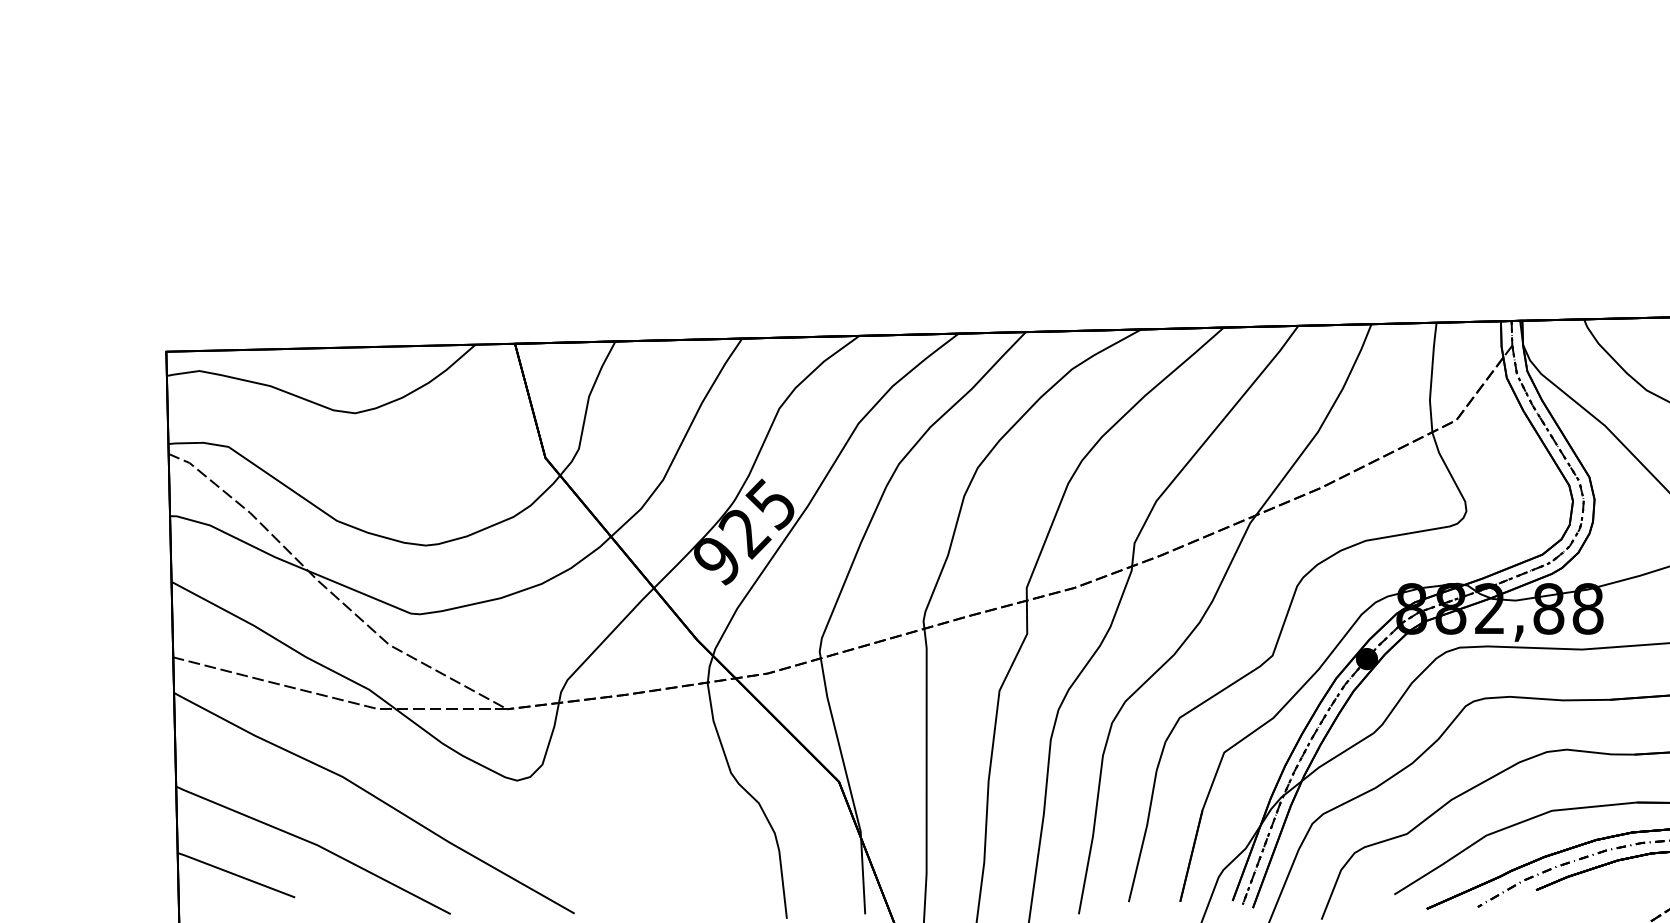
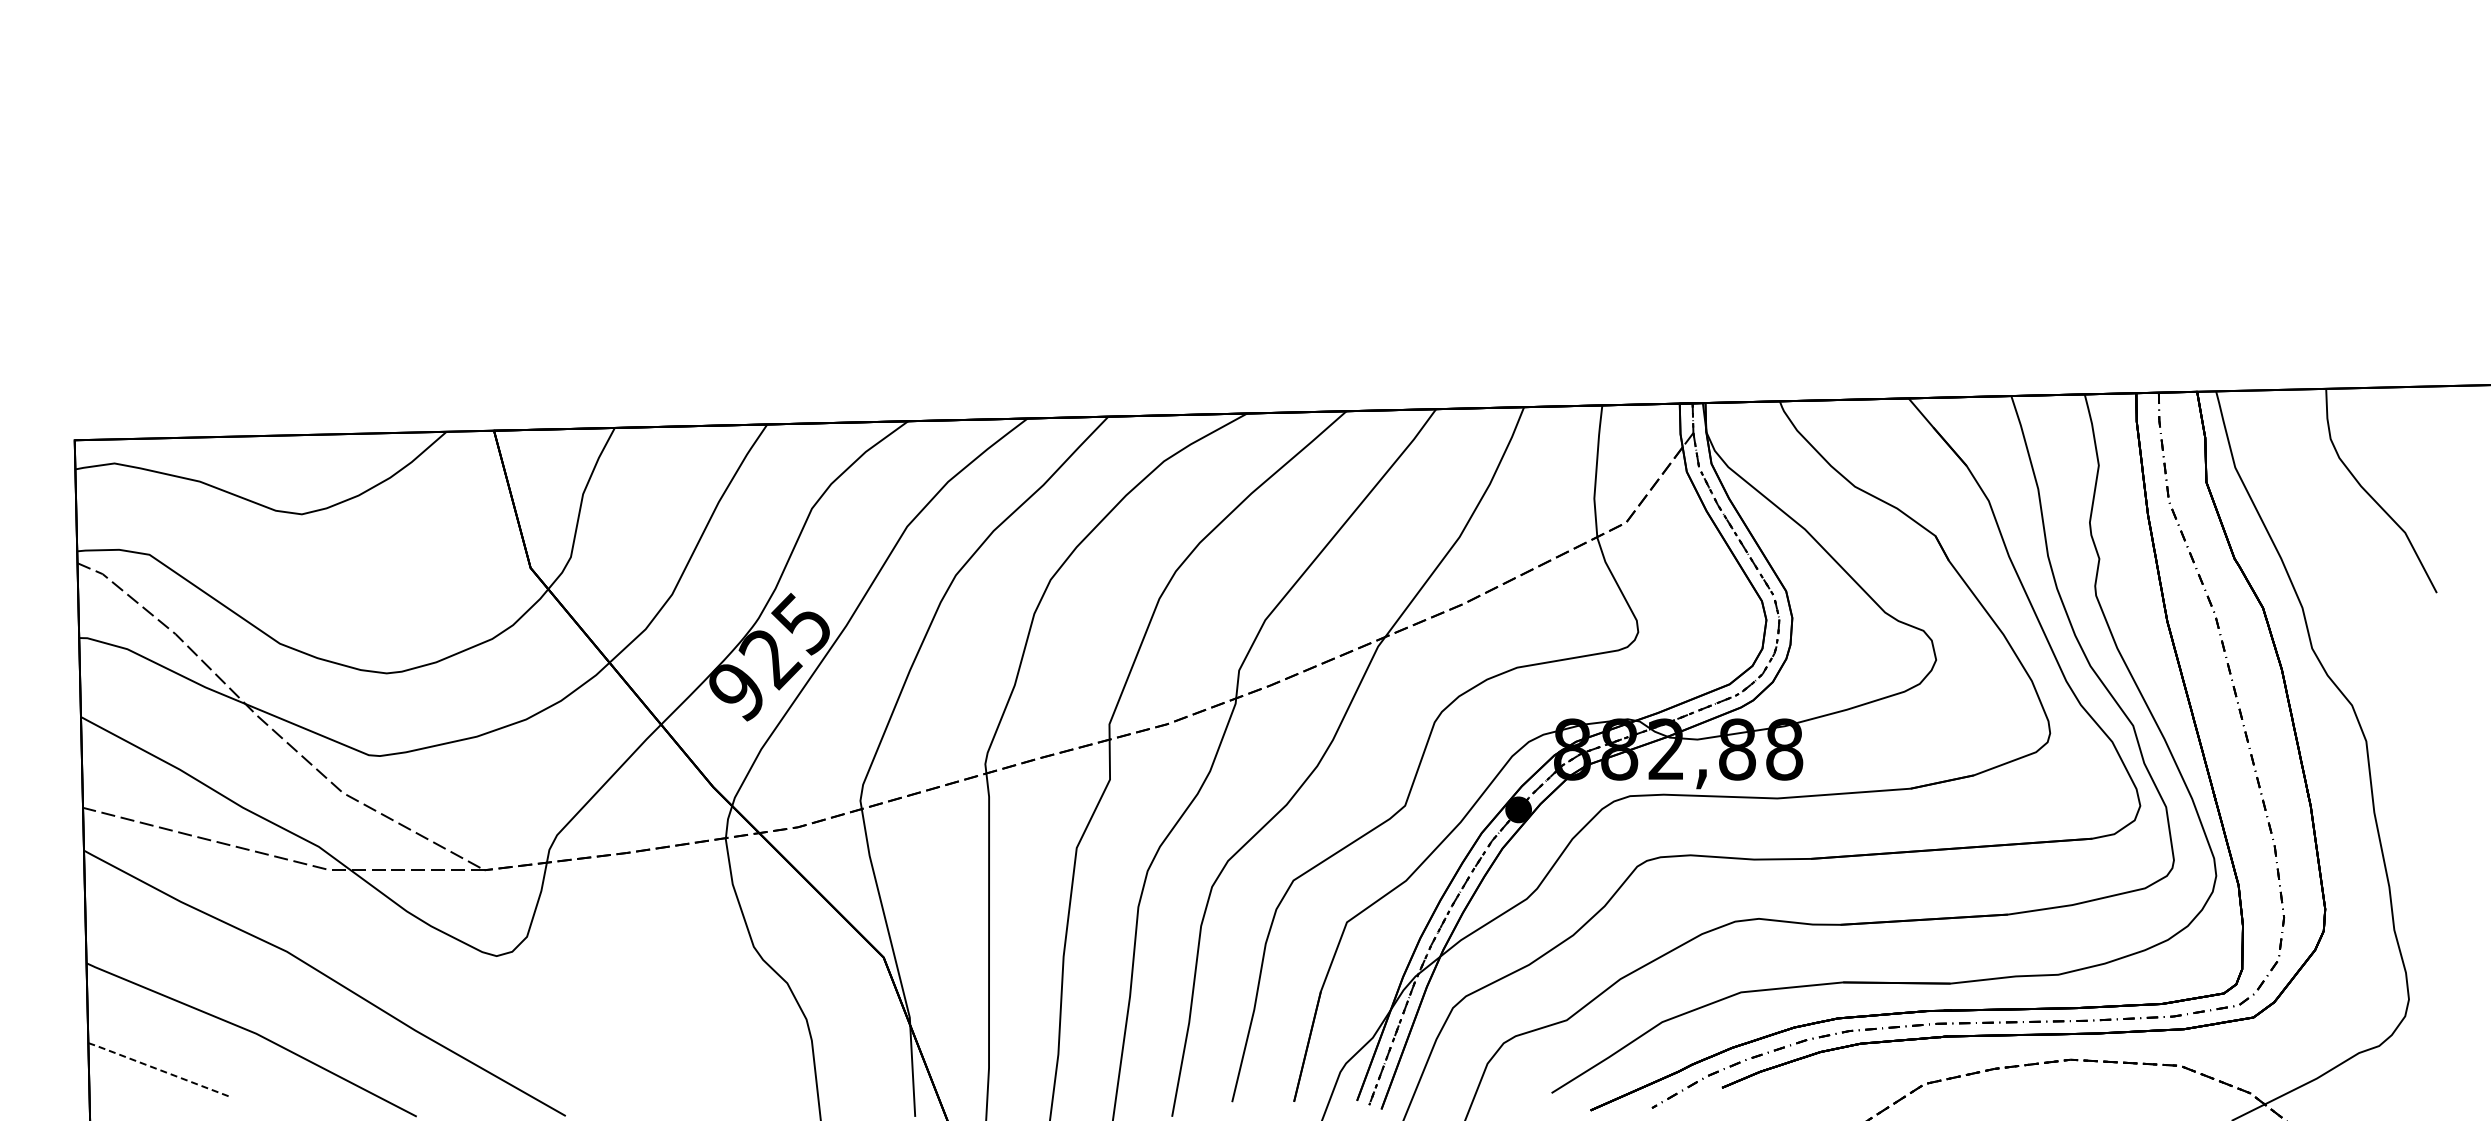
line: (236, 874) -> (158, 1069), solid -> dashed

